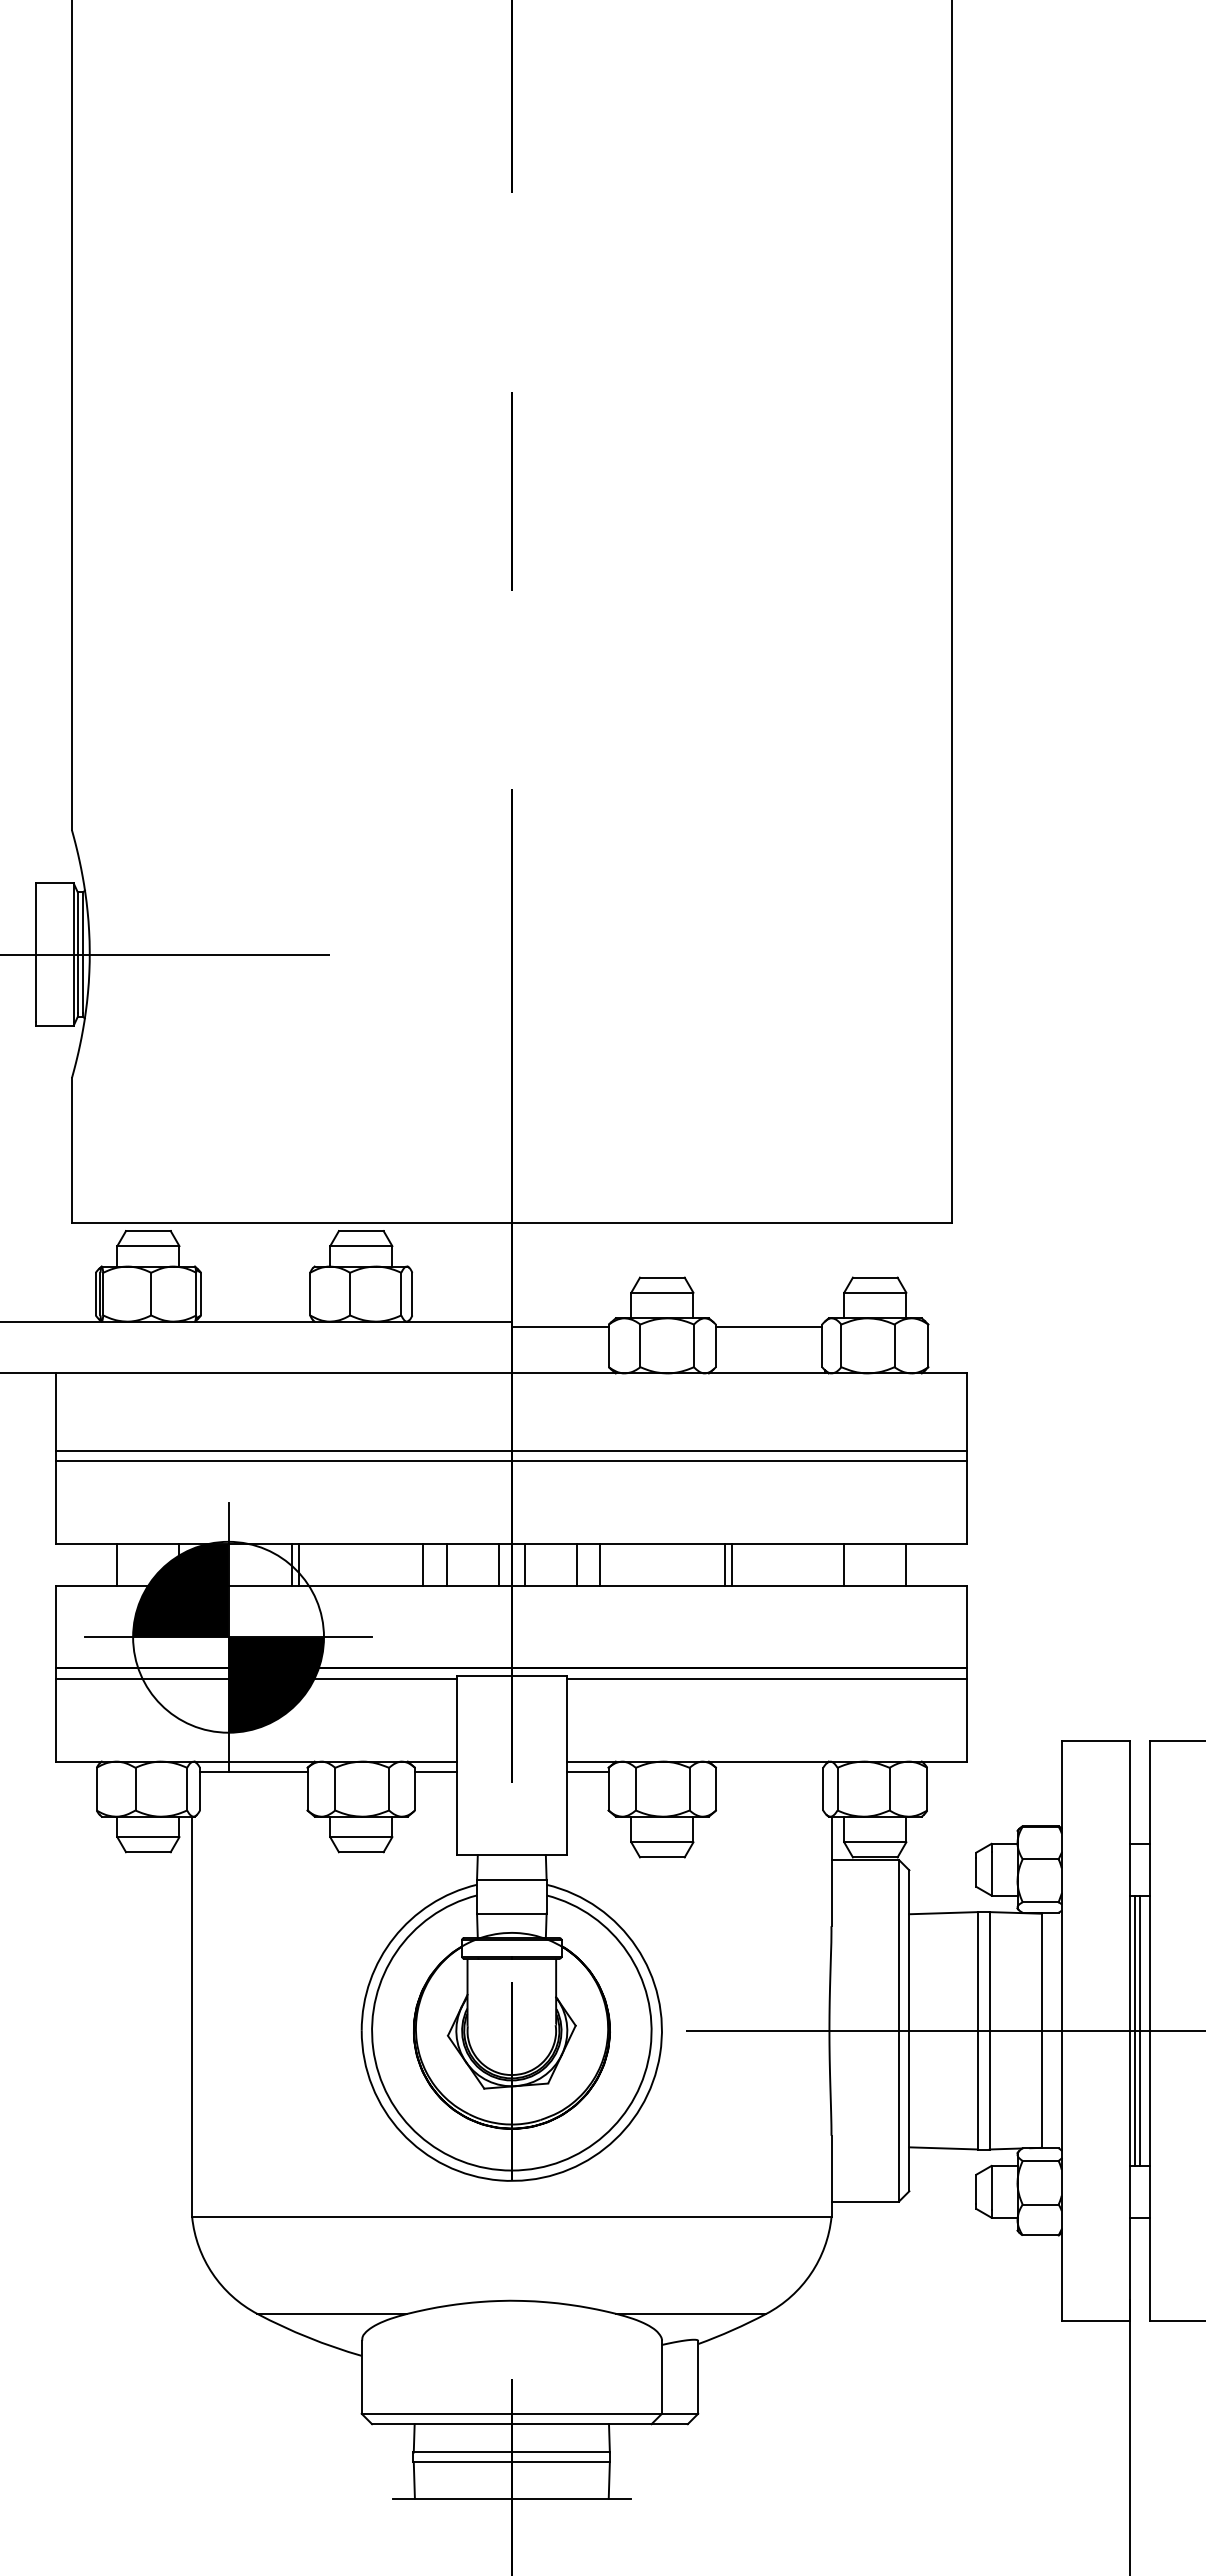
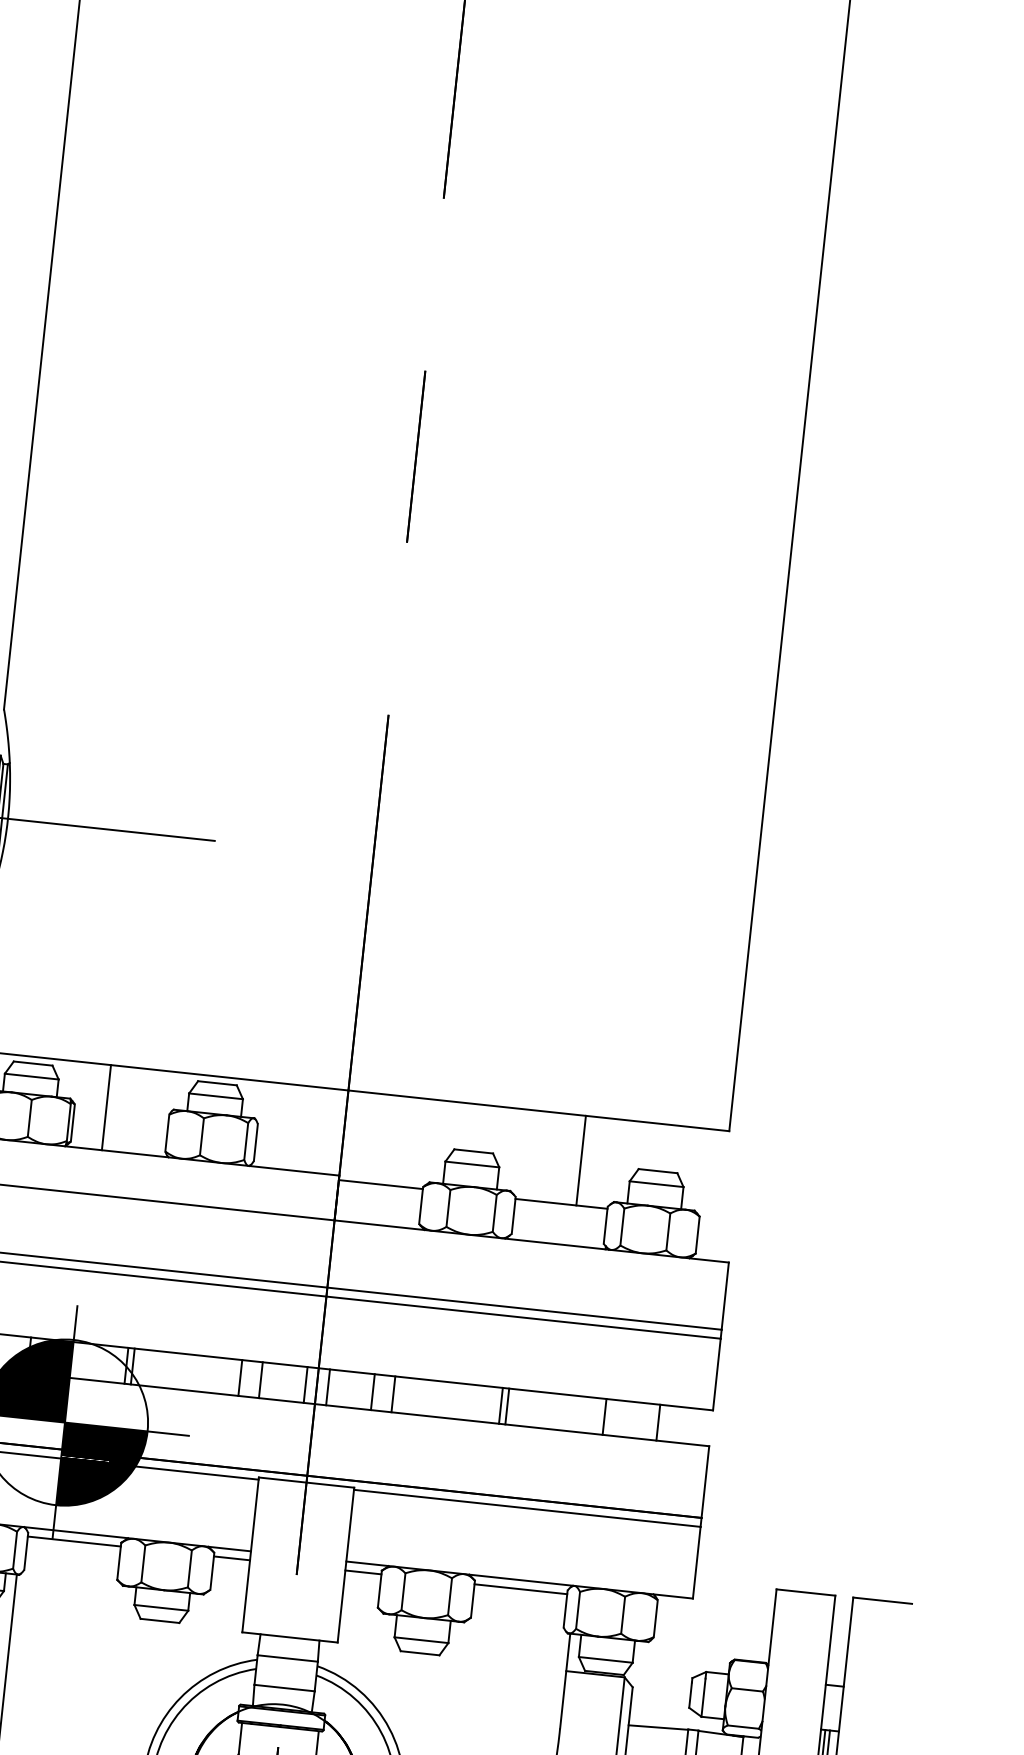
line: (237, 1272) -> (106, 1107), added
line: (786, 1274) -> (581, 1160), added
line: (769, 1771) -> (520, 1588), added

